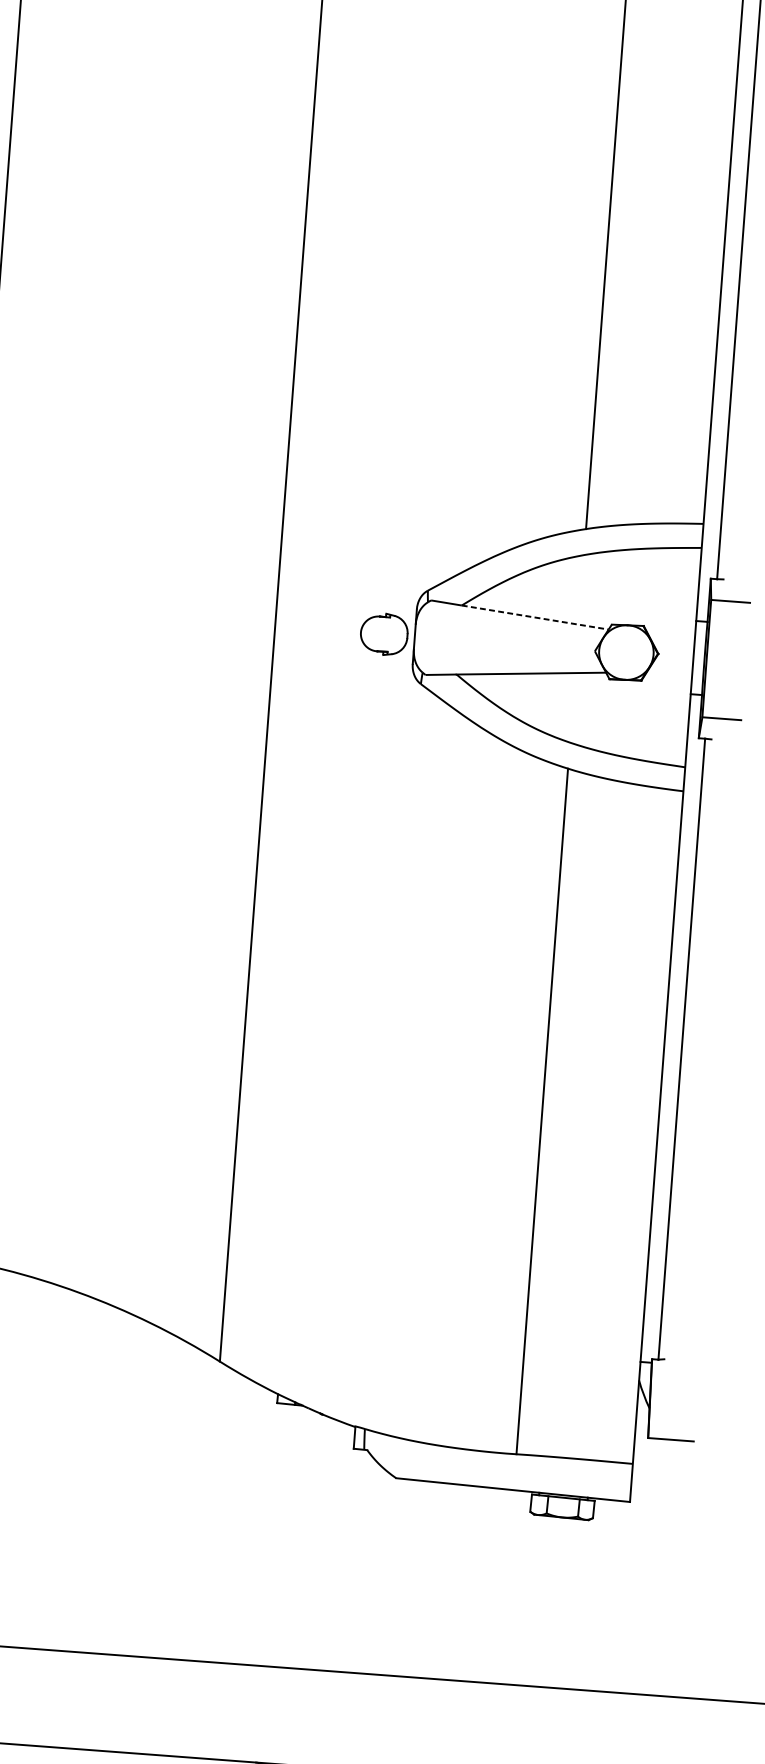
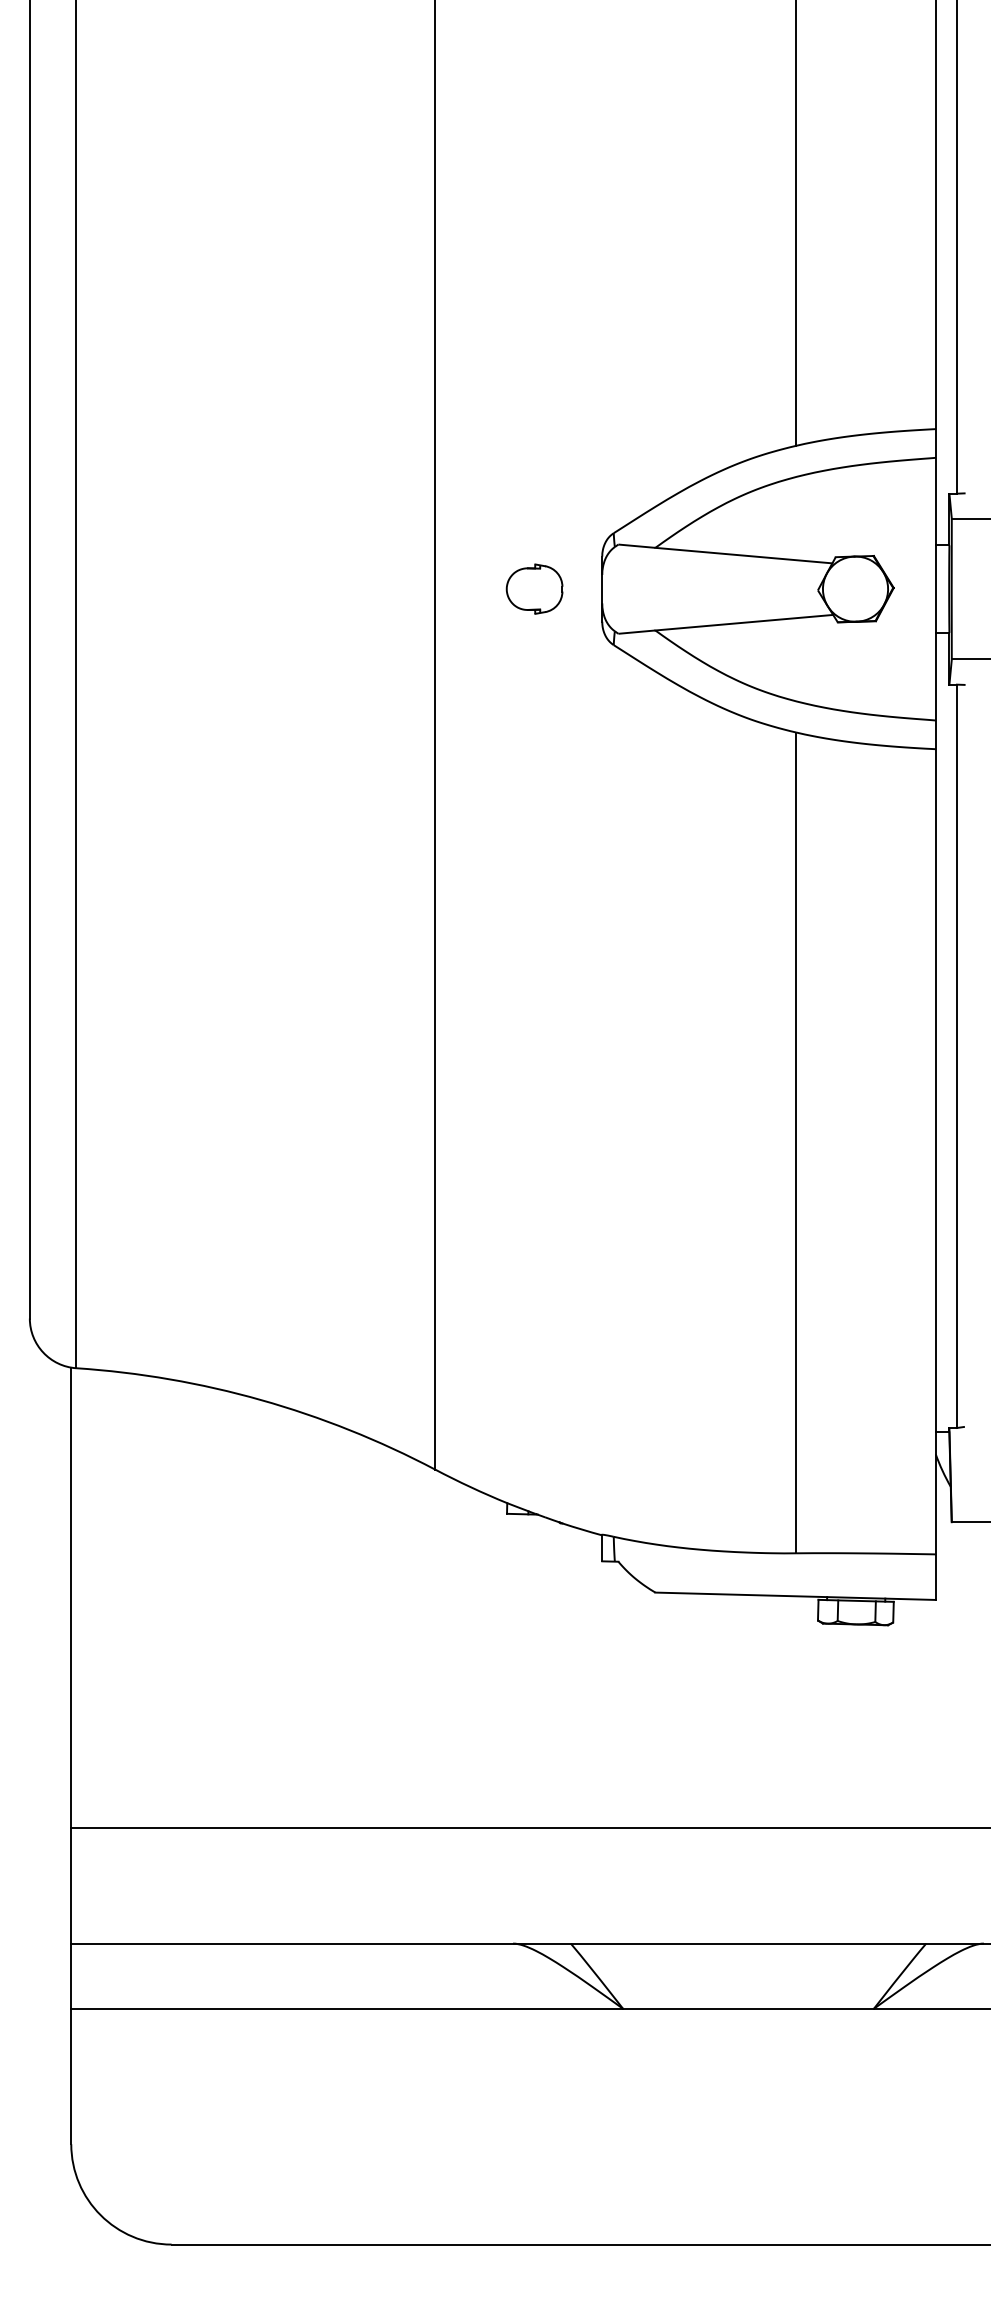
line: (534, 617) -> (743, 555), dashed -> solid
part: (384, 633) -> (534, 588), moved

